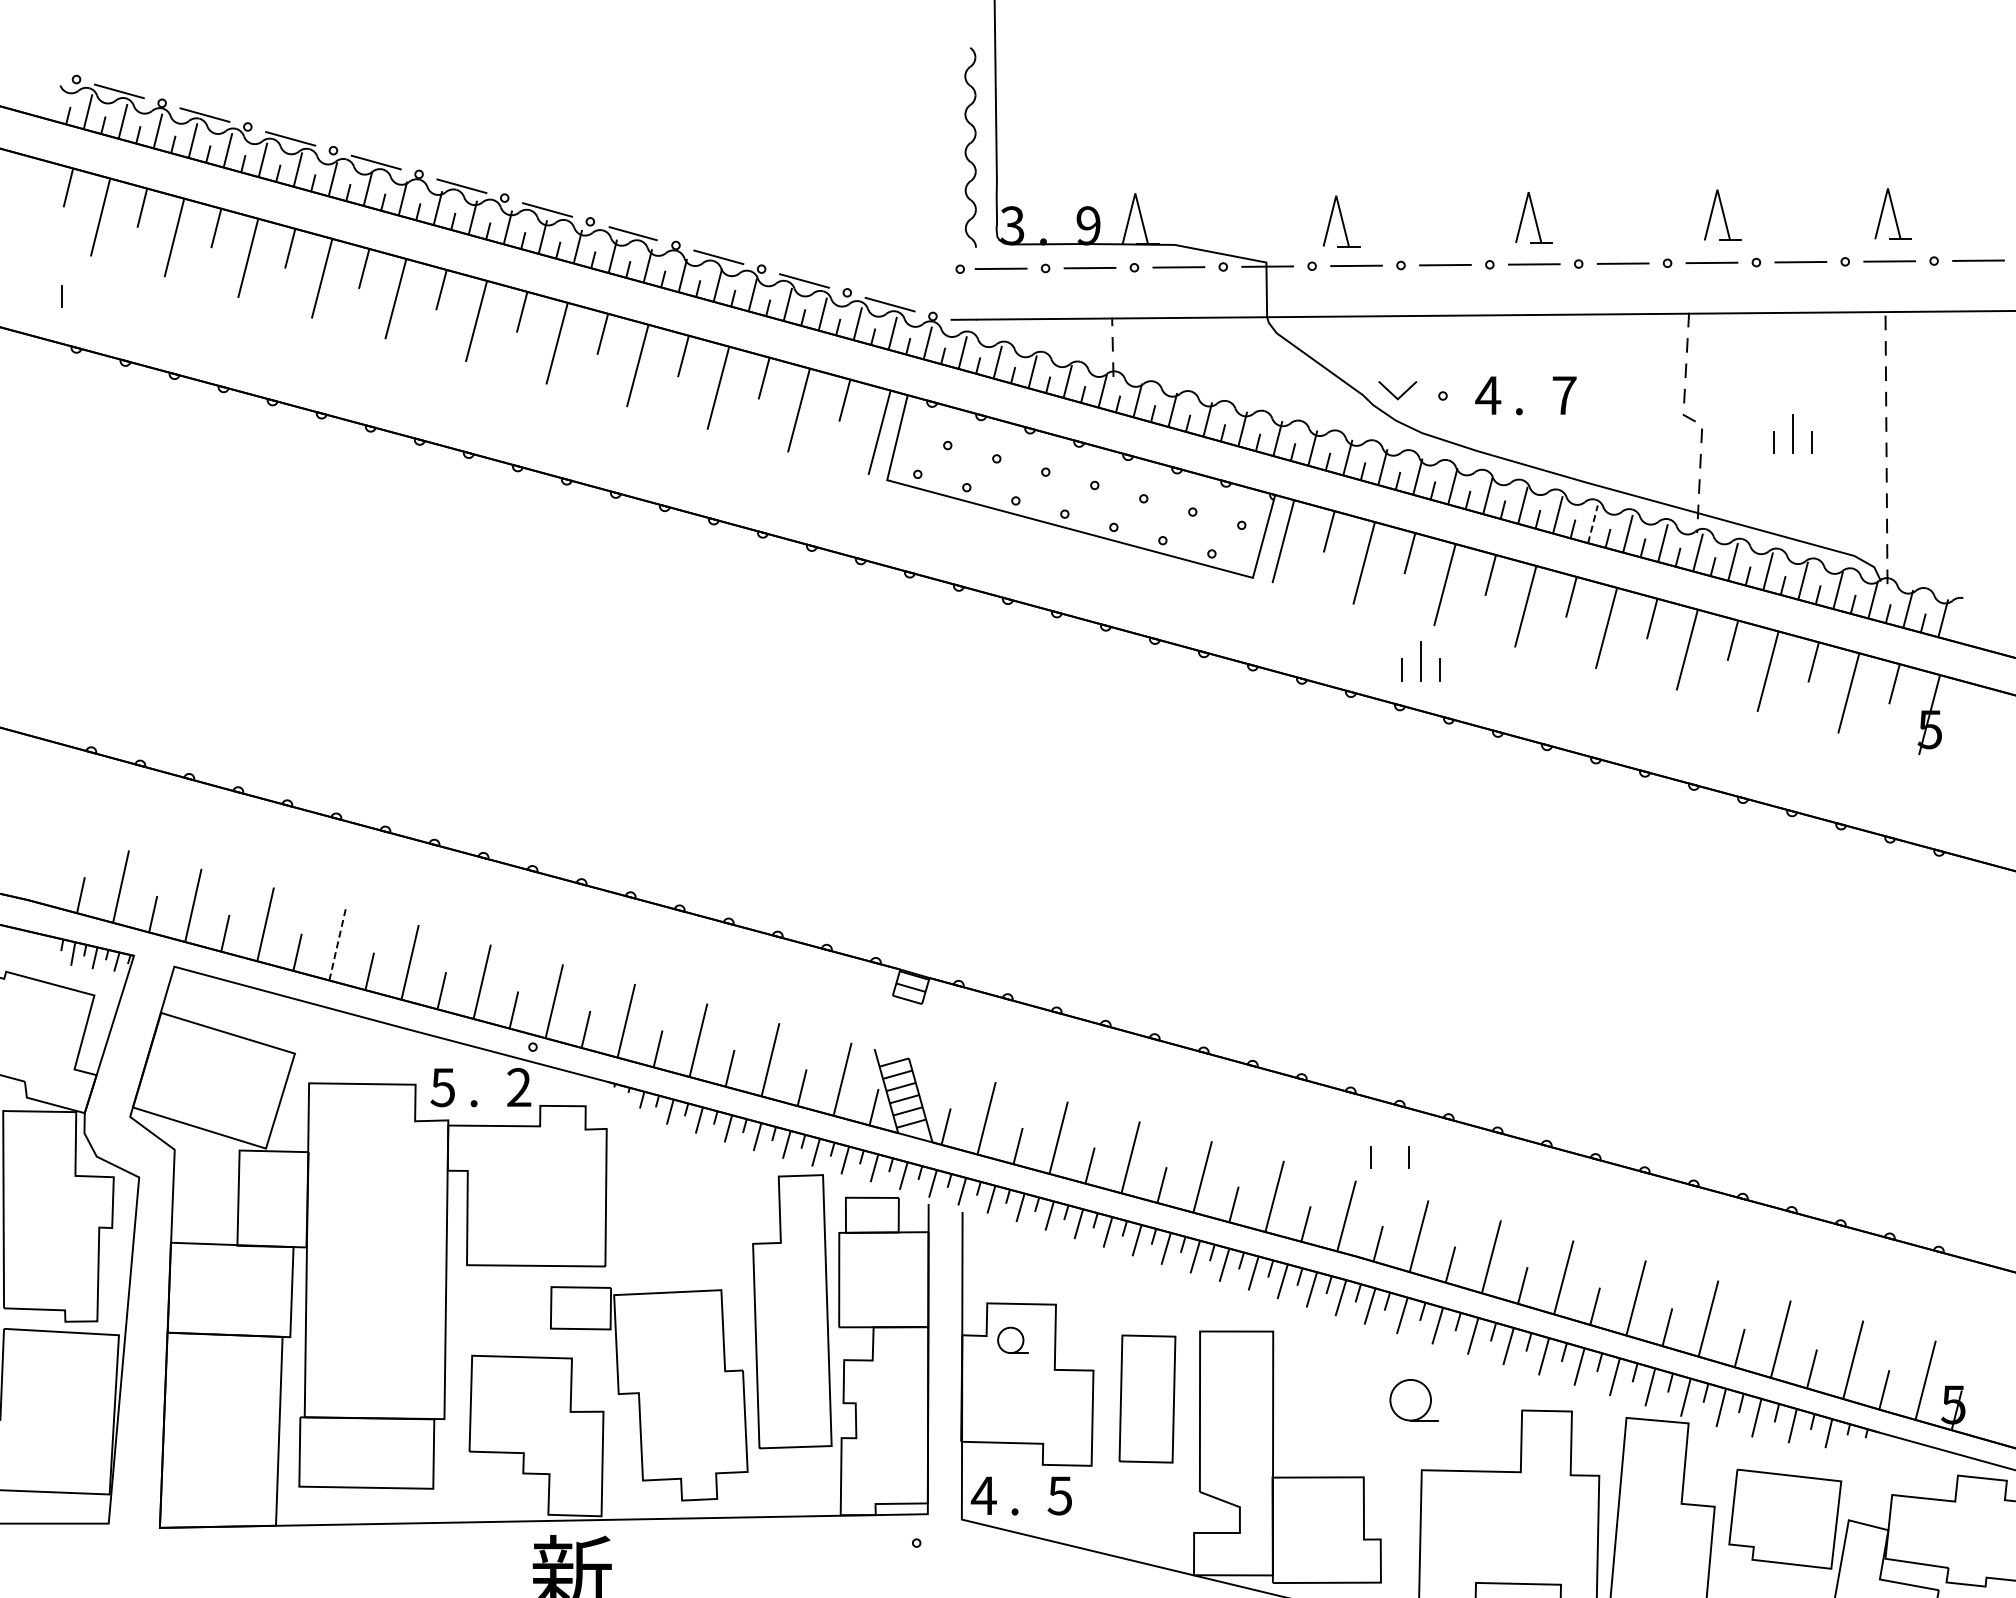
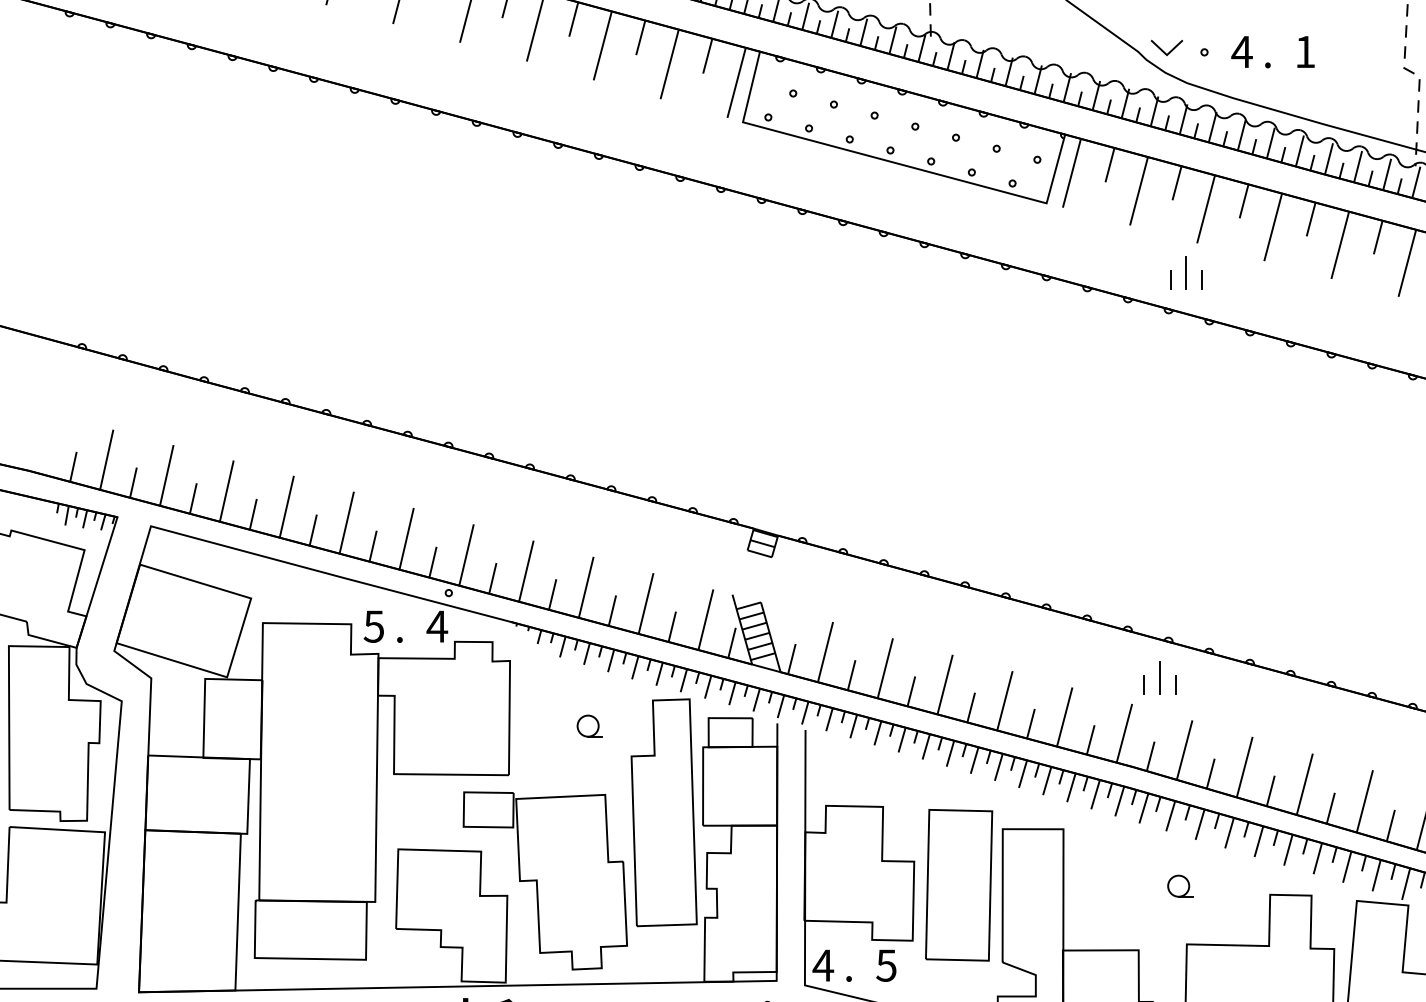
text: (1564, 395) -> (1305, 51), 7 -> 1
line: (1593, 523) -> (1329, 158), dashed -> solid
line: (338, 942) -> (287, 506), dashed -> solid
text: (519, 1087) -> (437, 626), 2 -> 4
line: (1389, 1149) -> (1160, 678), added
part: (1012, 1339) -> (589, 725), moved
part: (1147, 1398) -> (959, 884), size x1.43
part: (1413, 1399) -> (1179, 885), size x0.62

